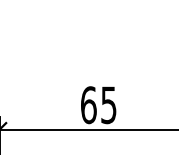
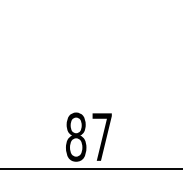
text: (98, 105) -> (88, 137), 65 -> 87

